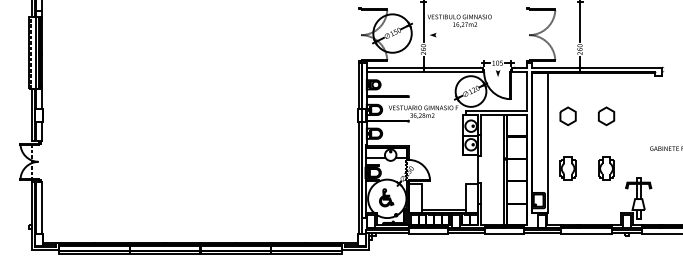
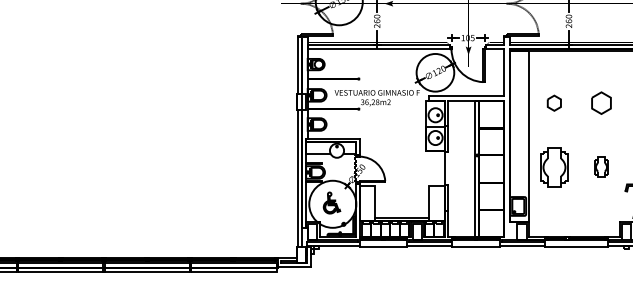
part: (567, 116) -> (553, 103), size x0.7
part: (567, 168) -> (553, 167), size x1.4
part: (606, 168) -> (601, 167), size x0.7

